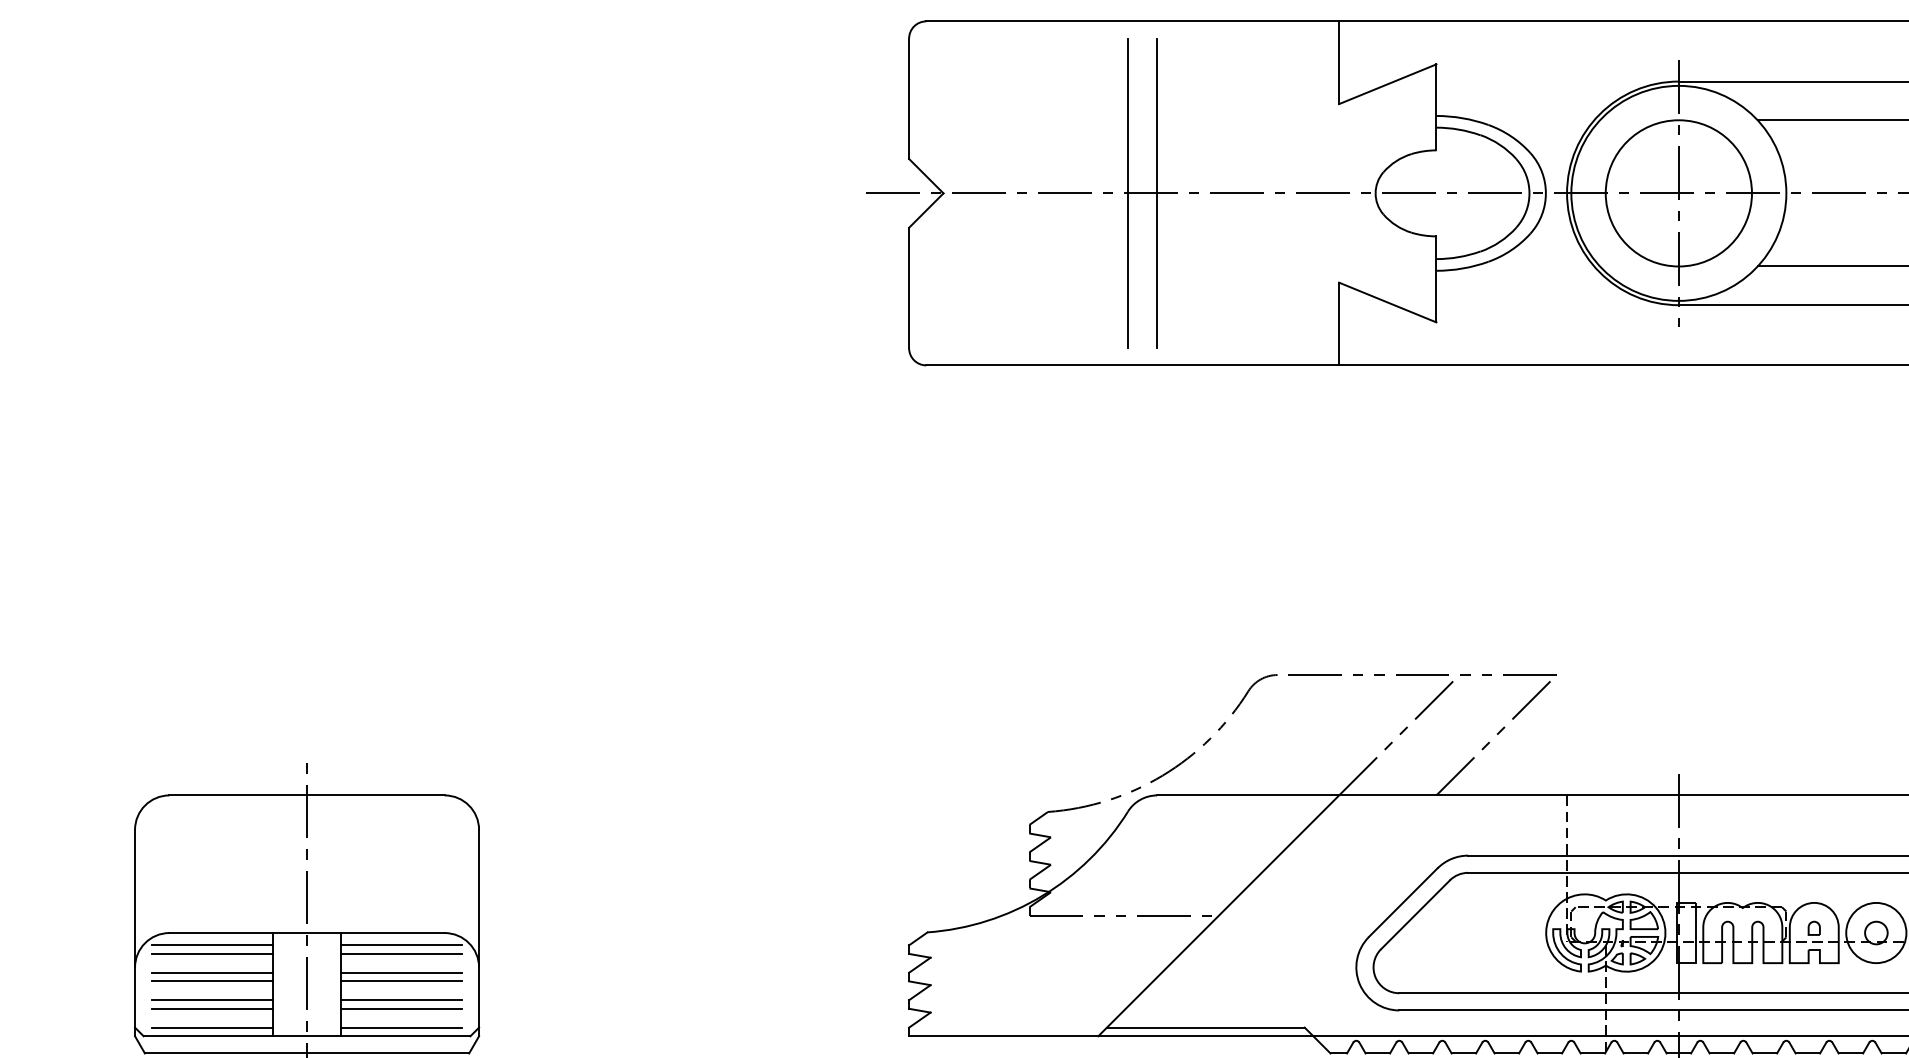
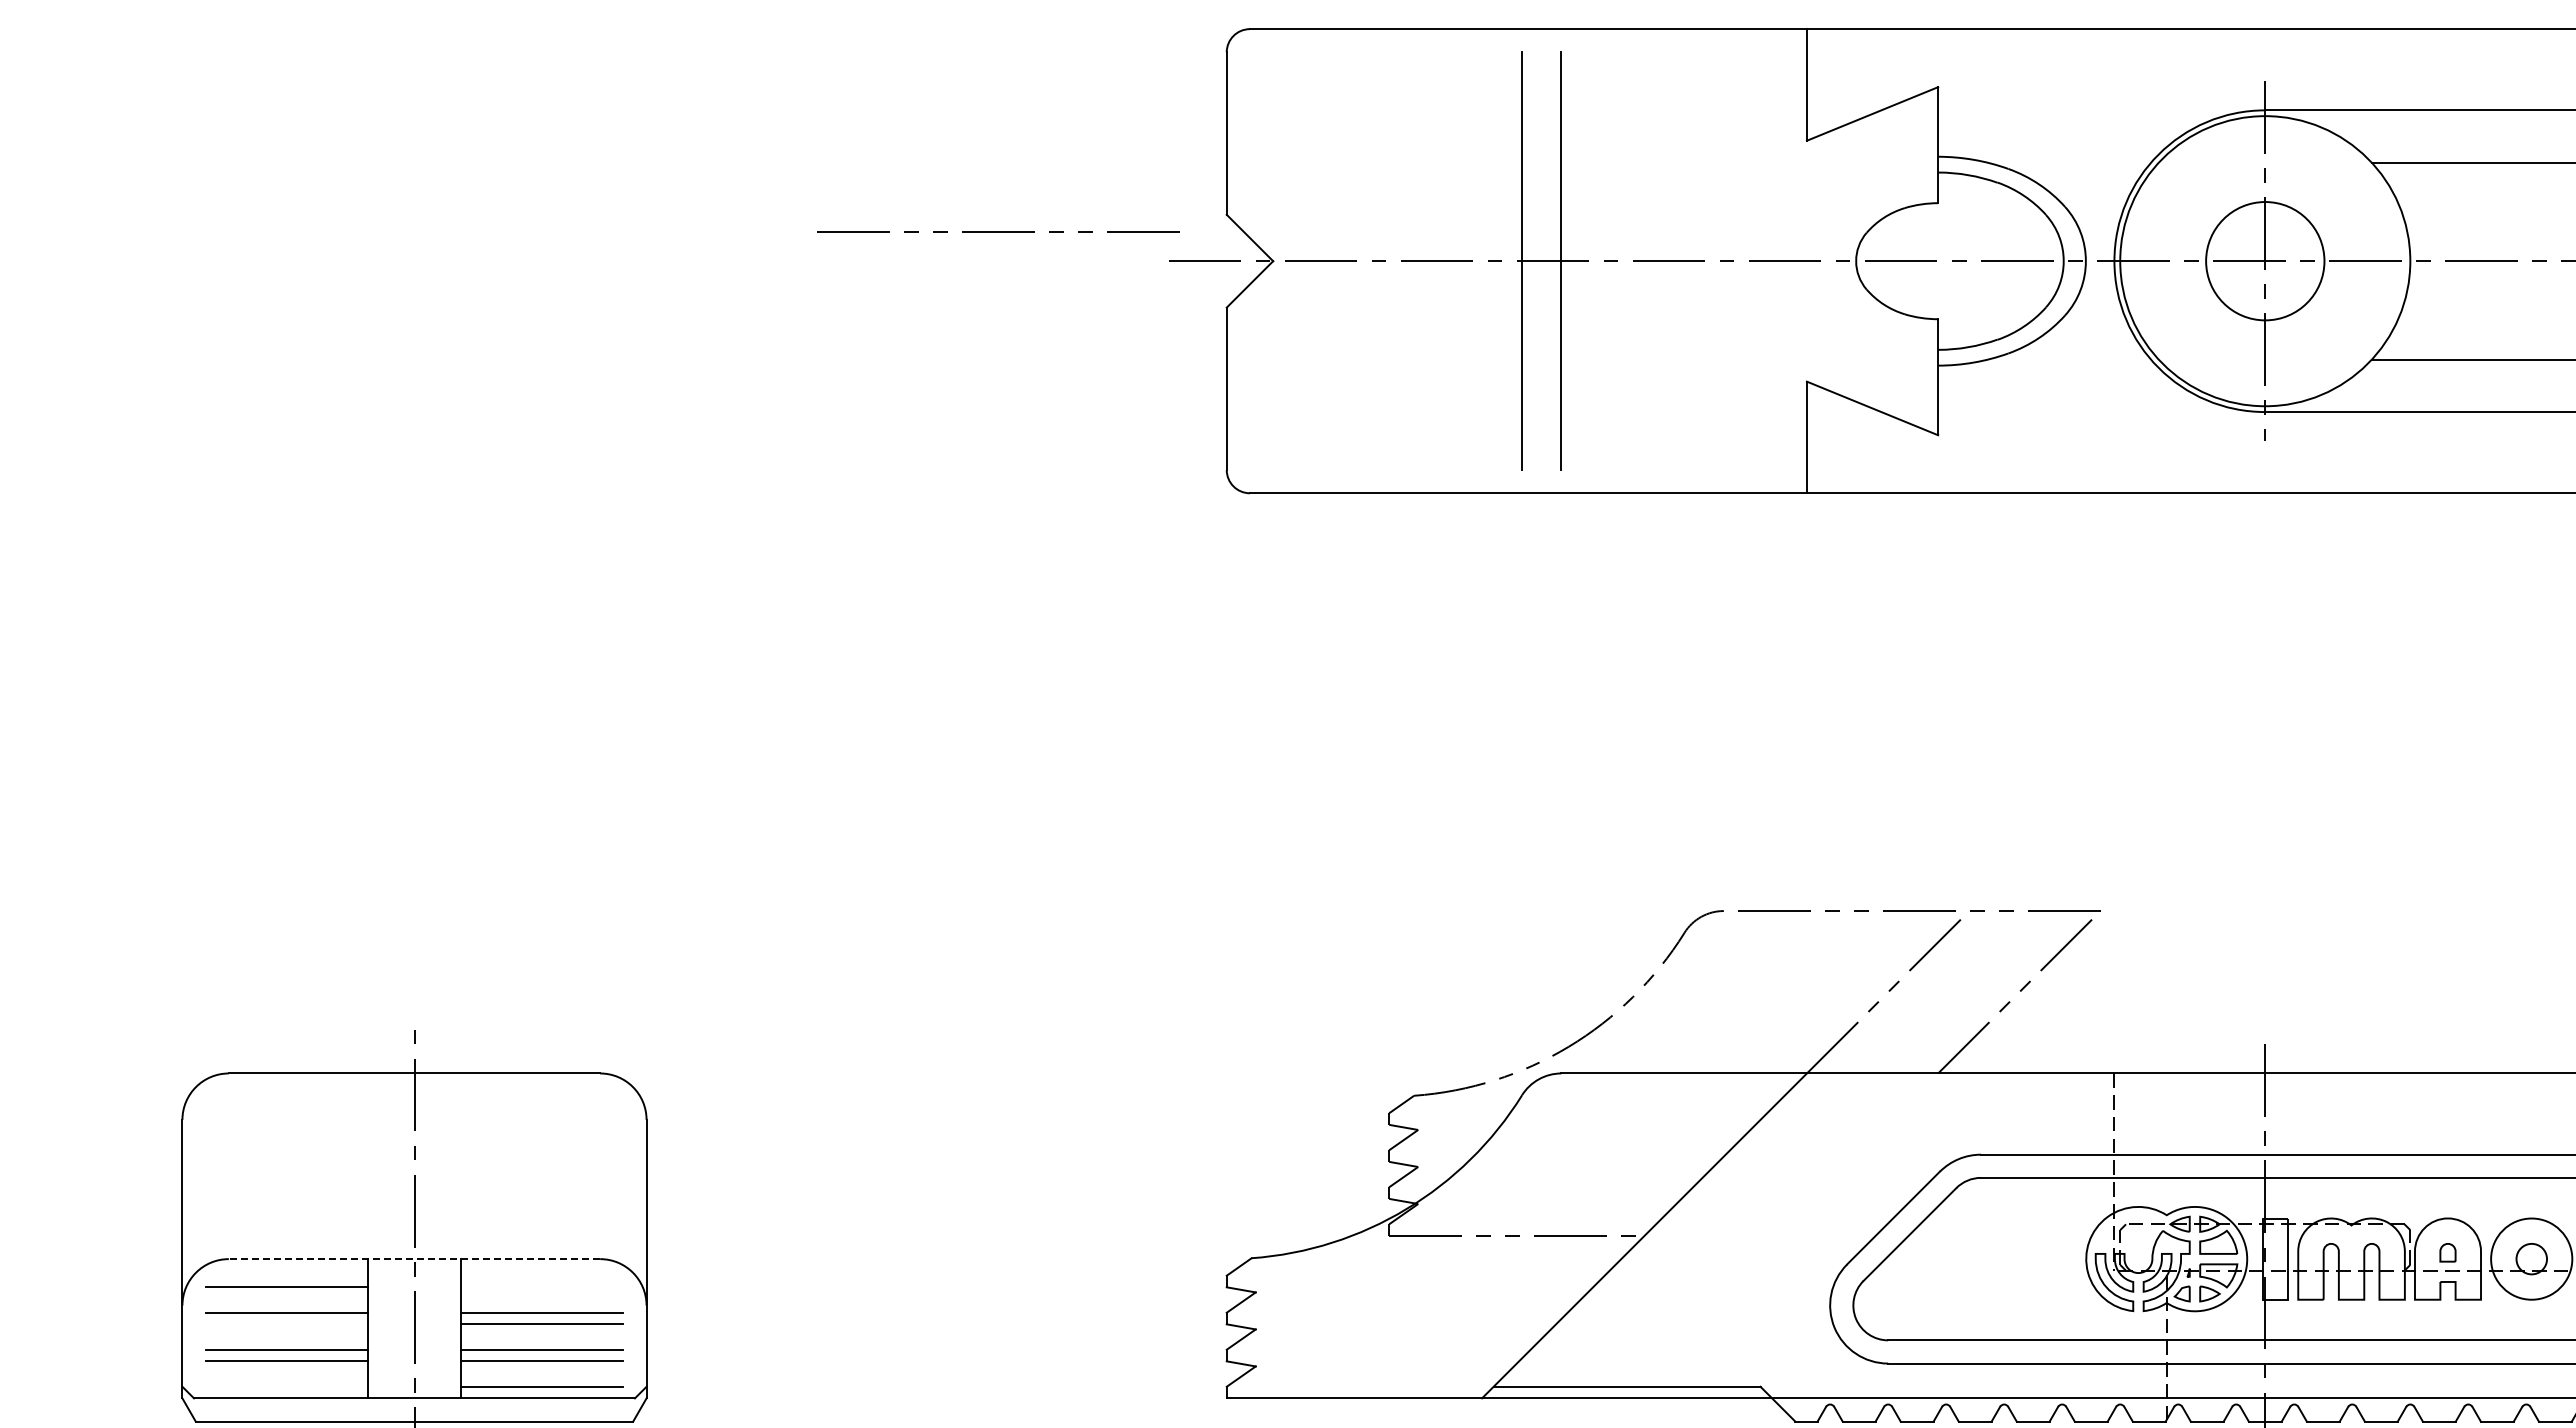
line: (739, 171) -> (998, 231), added
circle: (1678, 192) -> (2264, 260), size x0.6
line: (307, 933) -> (414, 1259), solid -> dashed
line: (212, 945) -> (286, 1275), removed
line: (401, 945) -> (541, 1275), removed
line: (401, 954) -> (541, 1287), removed
line: (212, 981) -> (286, 1324), removed
line: (212, 1027) -> (286, 1386), removed

